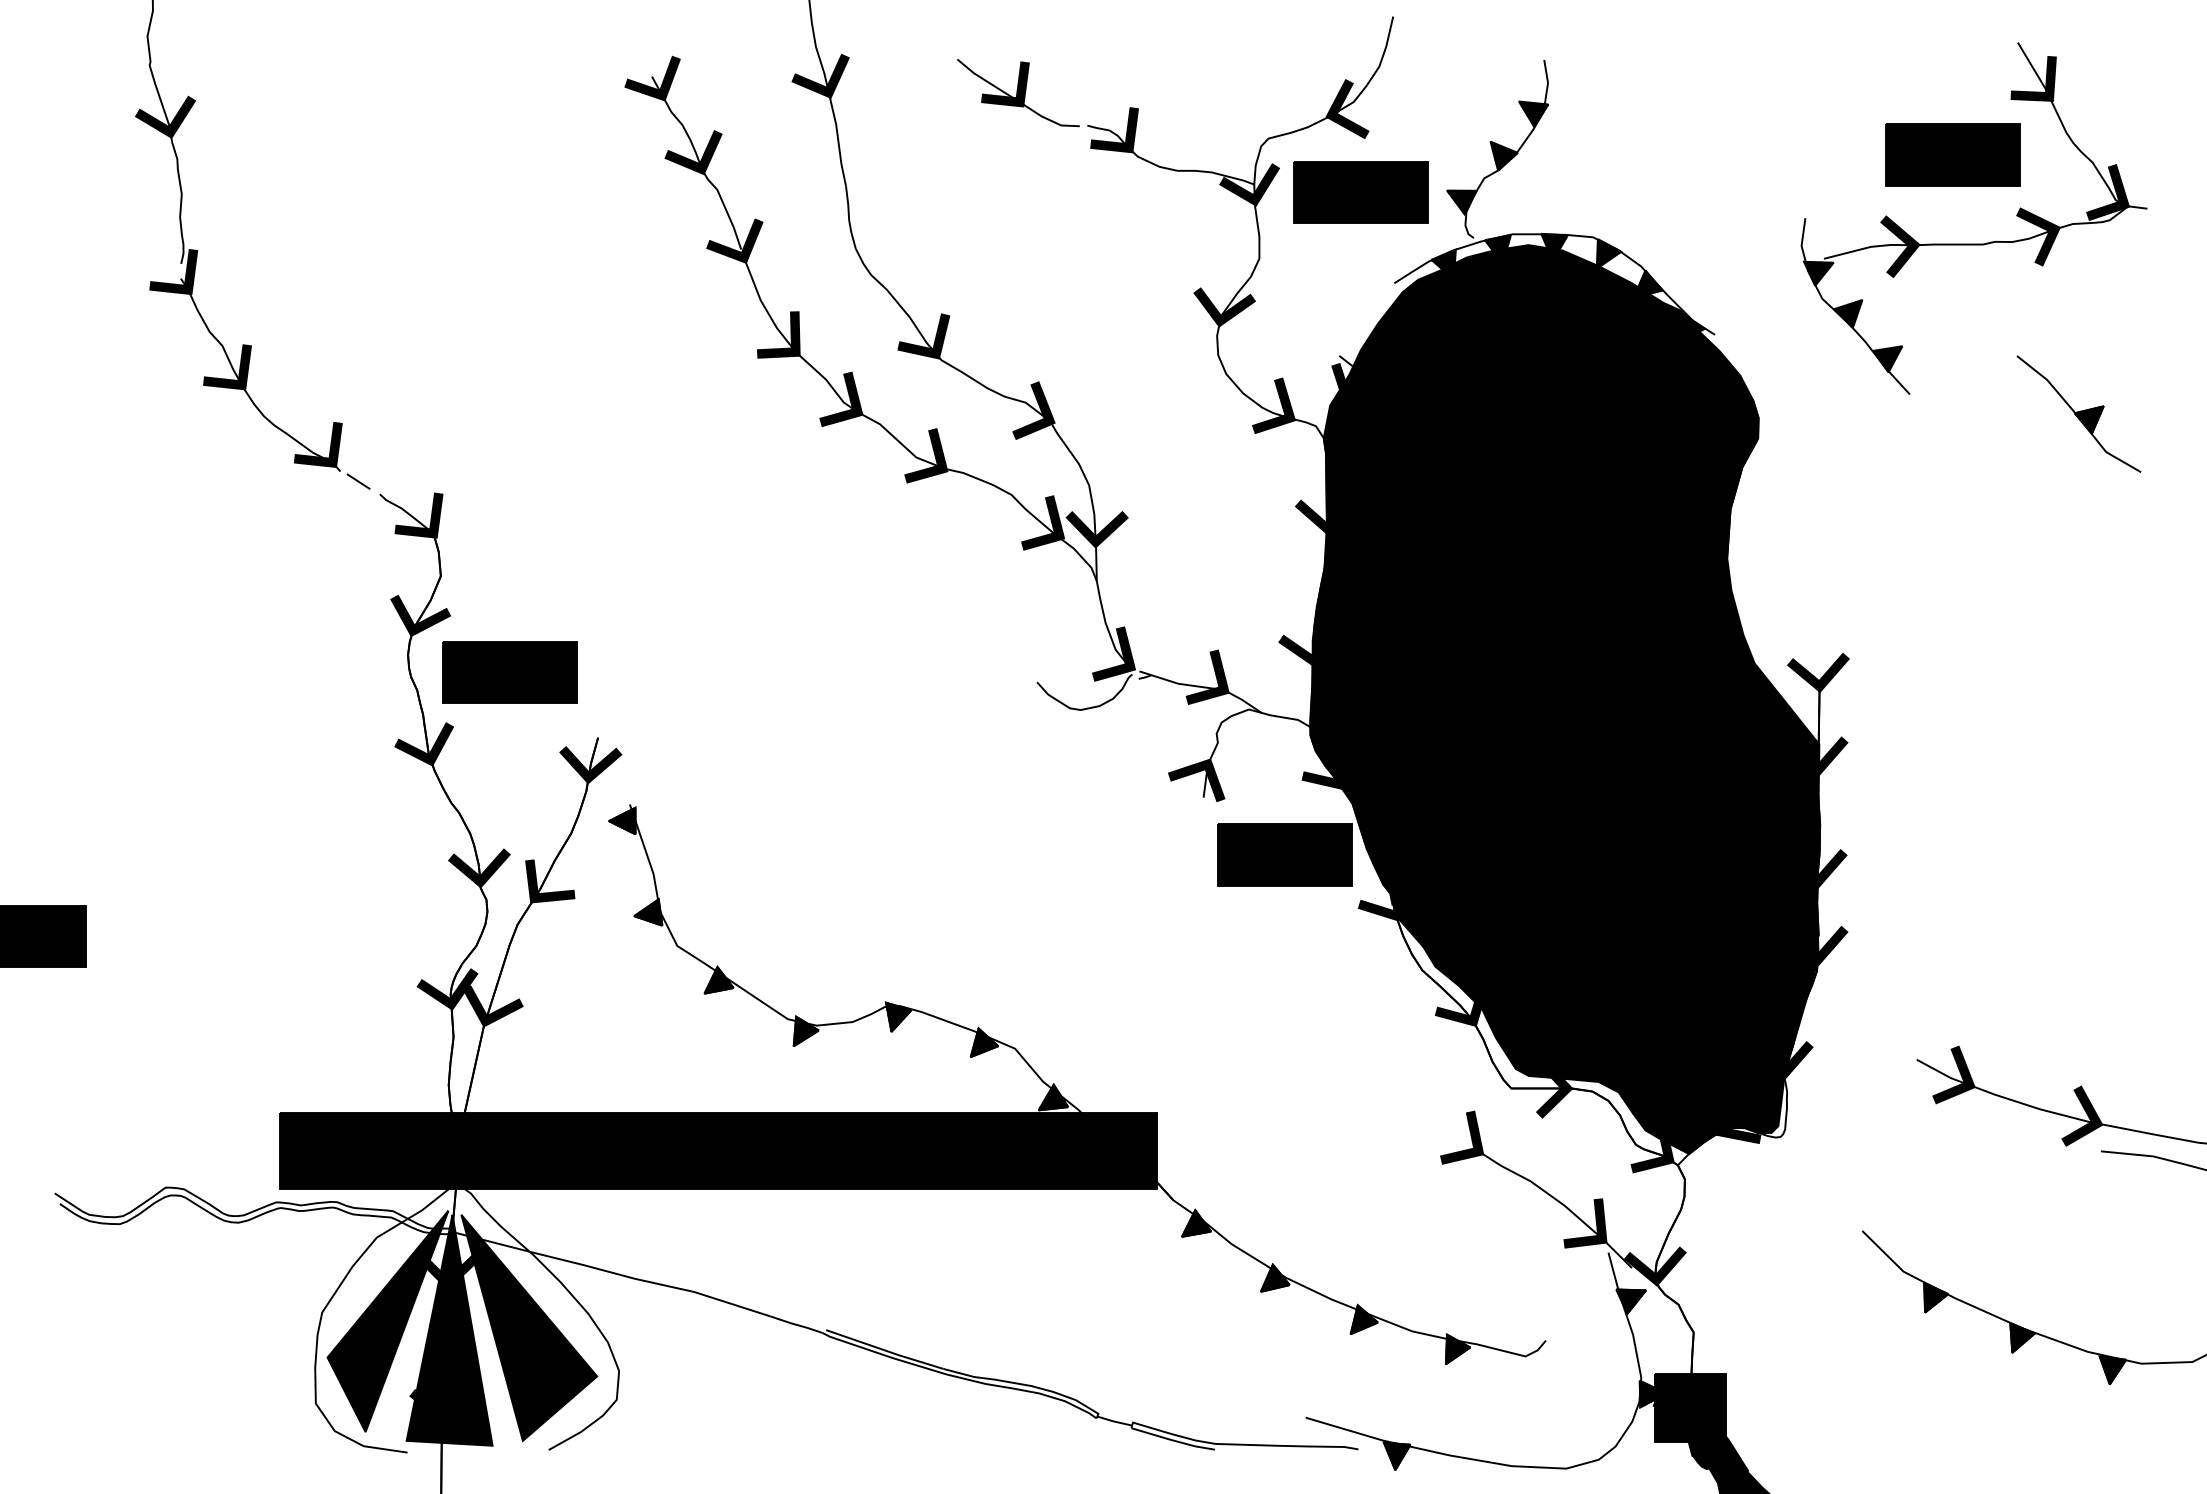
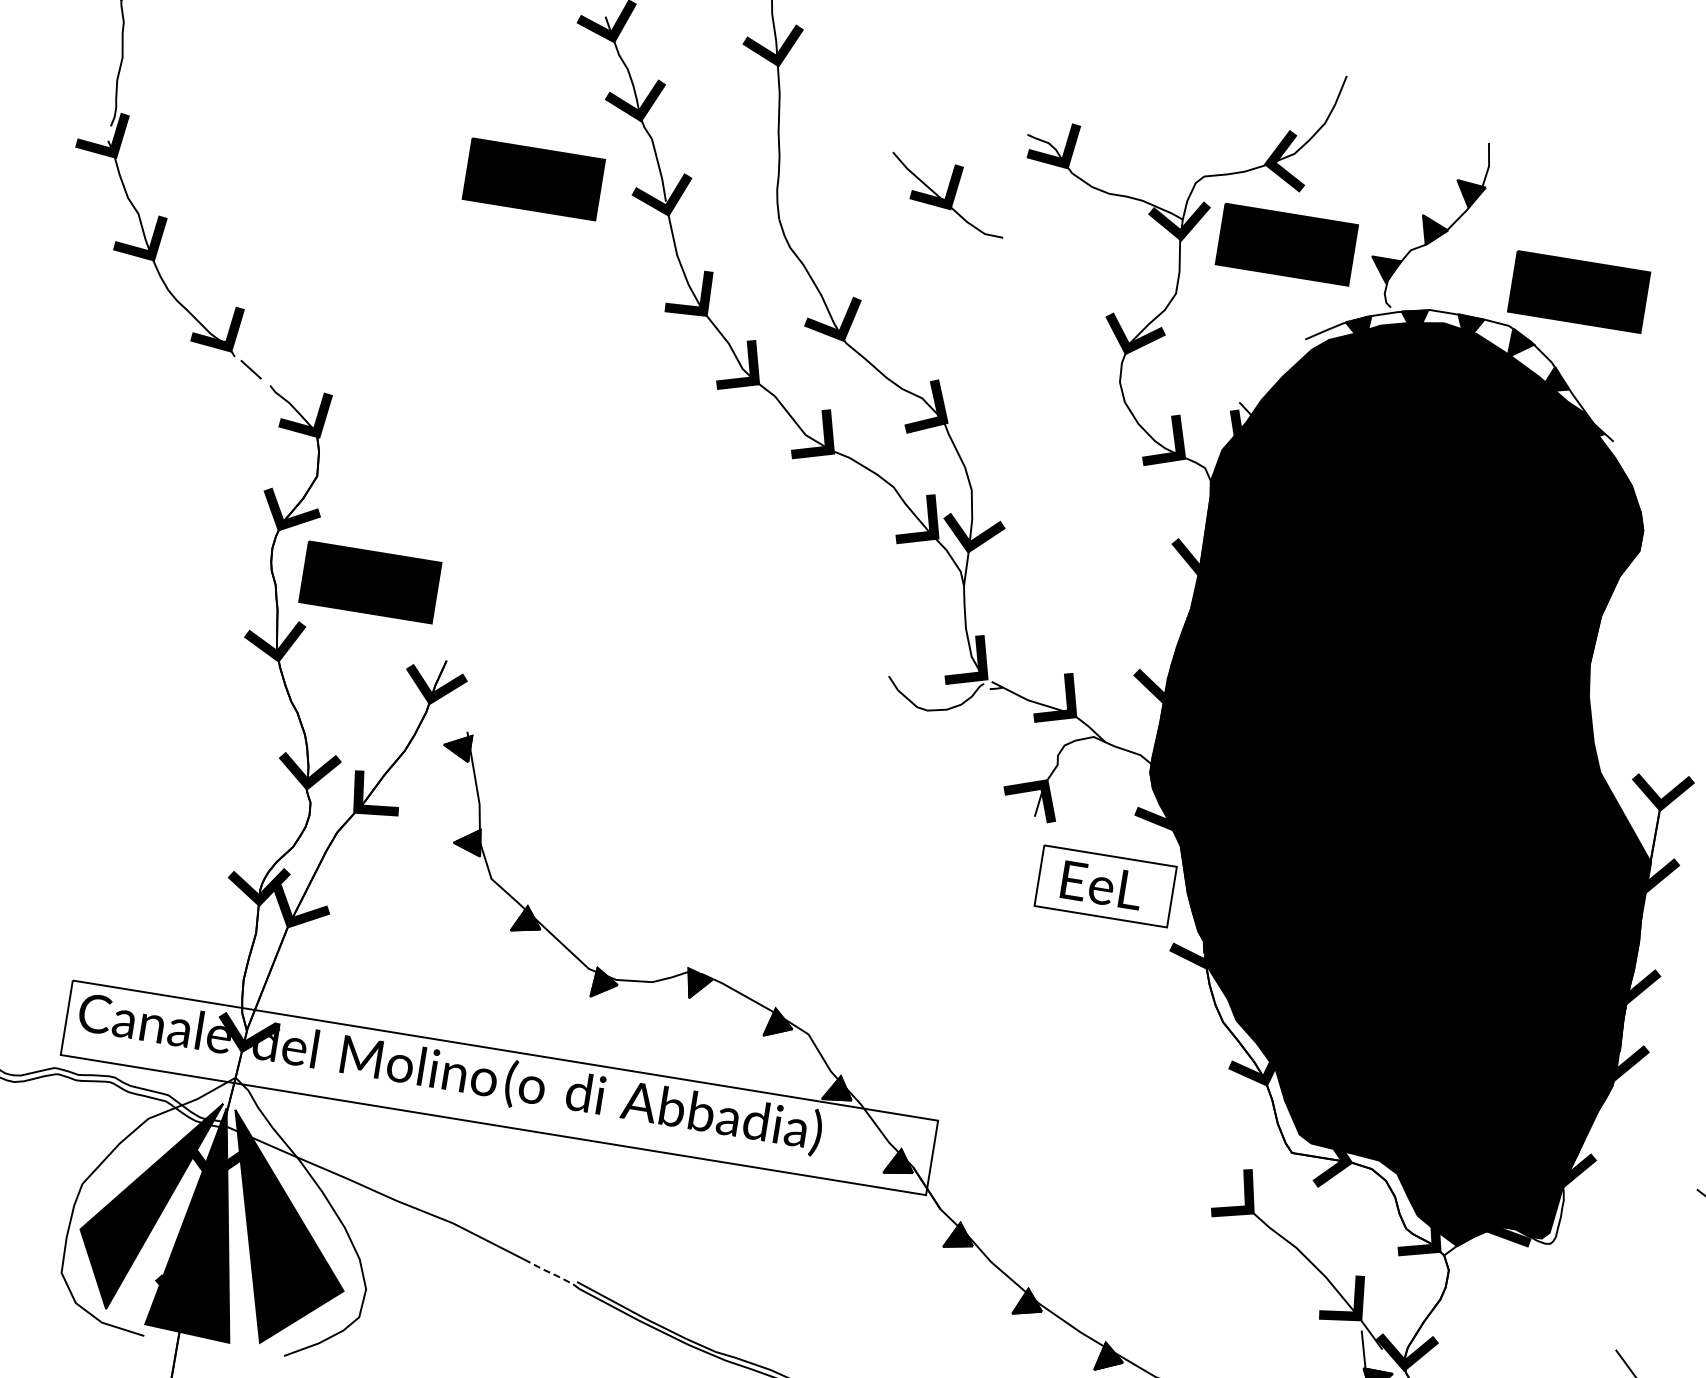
part: (1018, 93) -> (947, 195), moved
part: (1656, 192) -> (1578, 291), added
part: (606, 248) -> (533, 179), added
fill: (1284, 854) -> (1105, 885), removed
fill: (718, 1150) -> (499, 1087), removed
line: (797, 1325) -> (549, 1272), solid -> dashed

